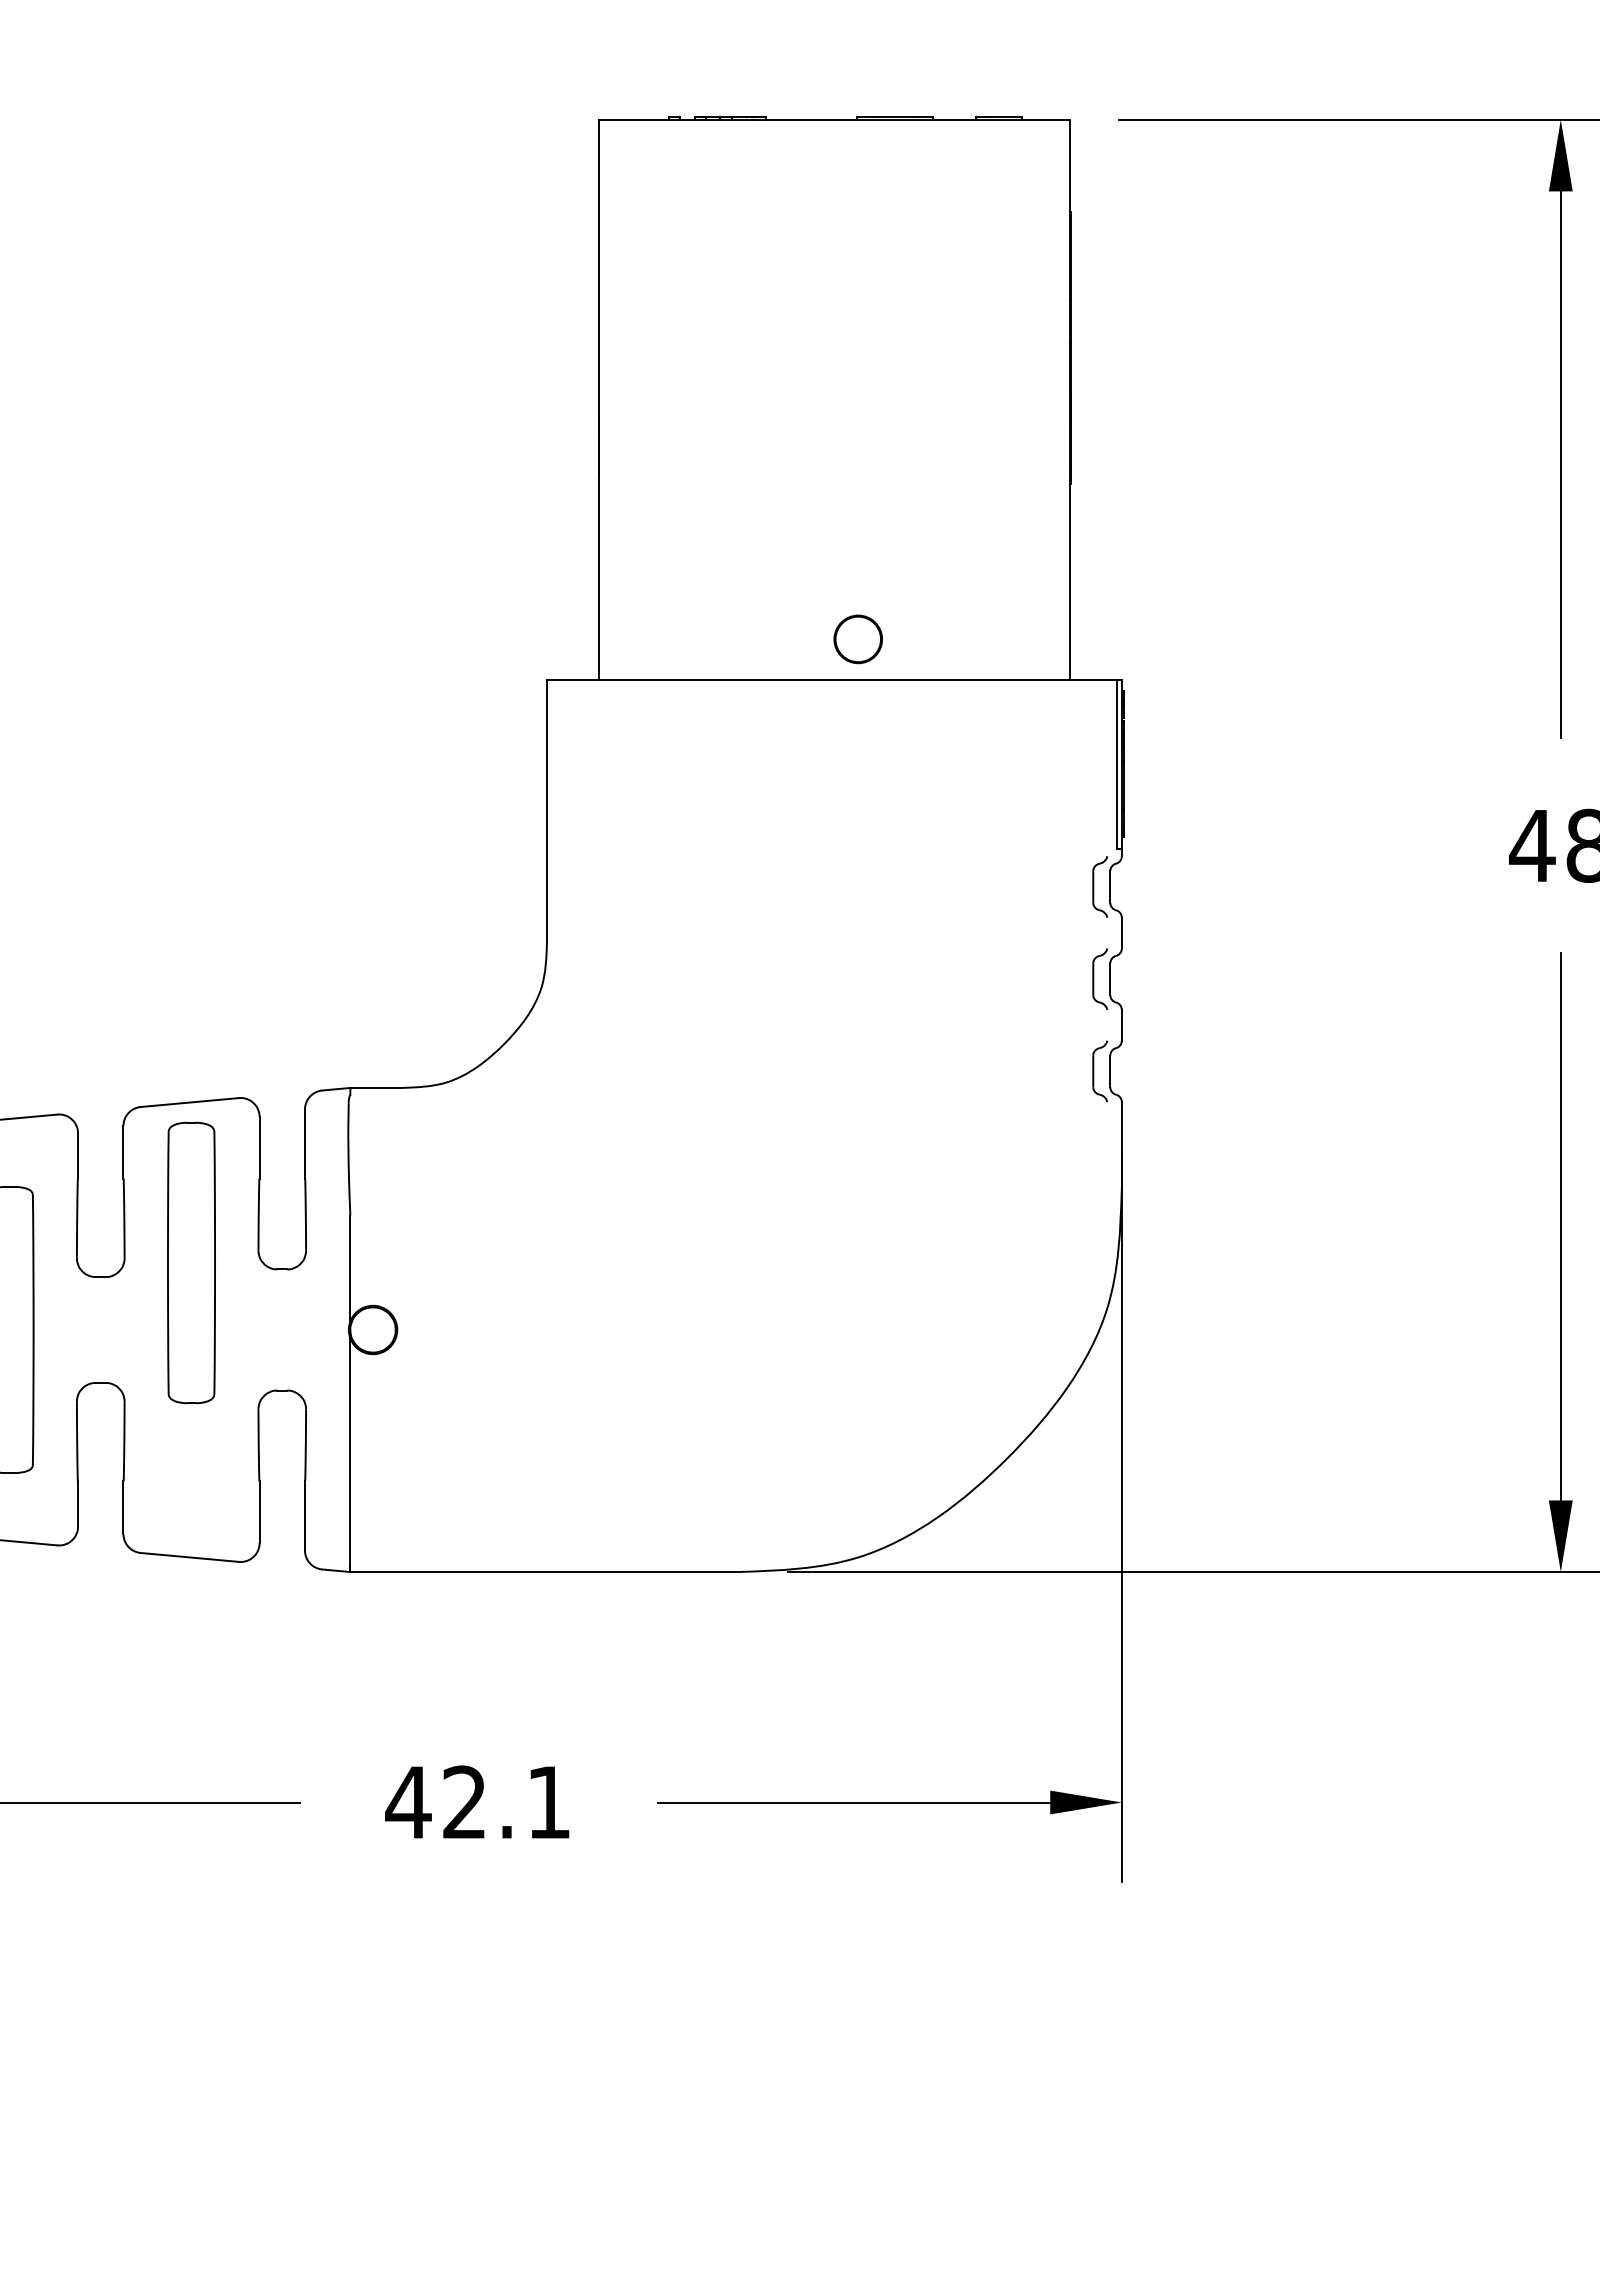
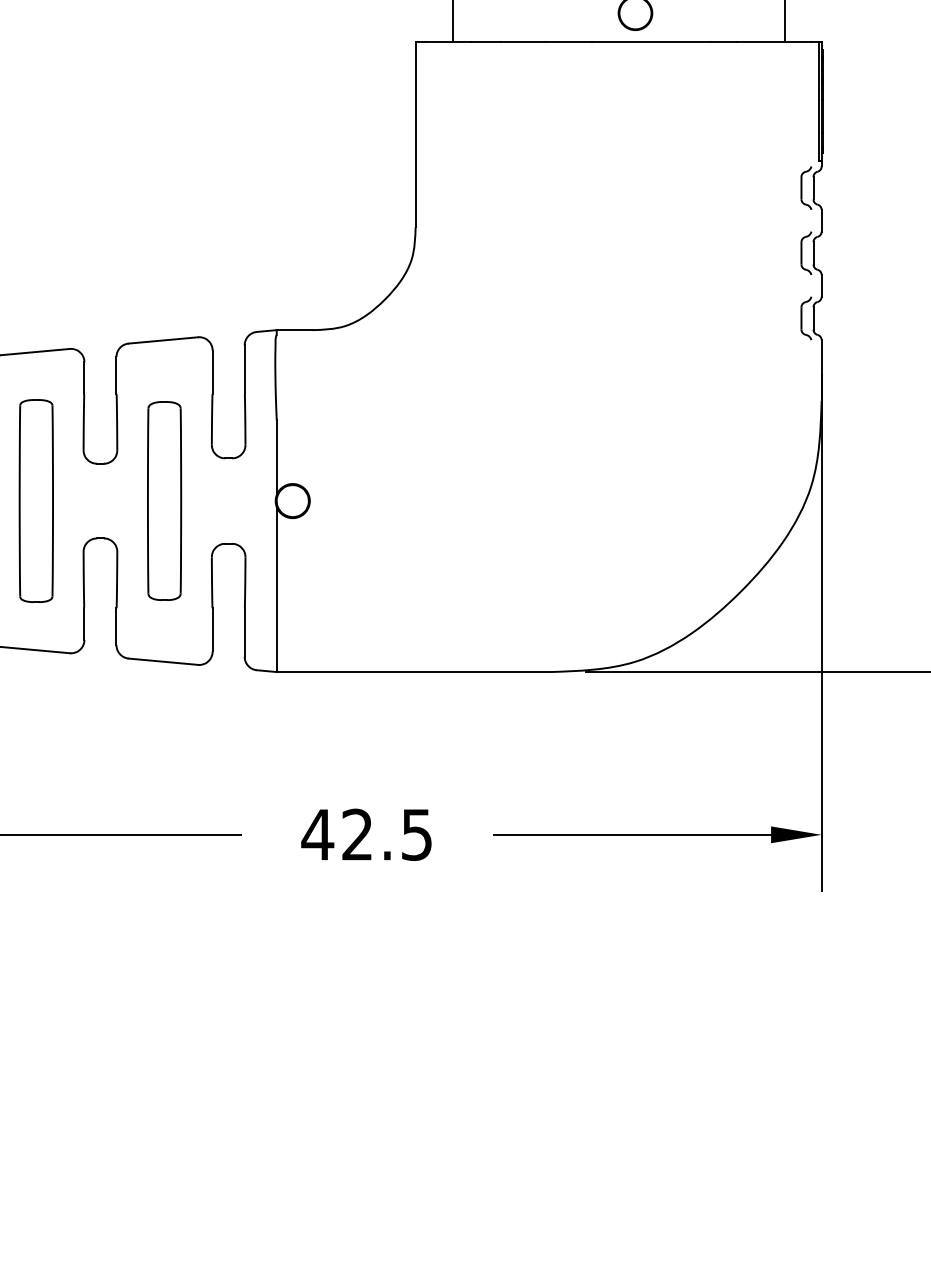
part: (191, 1262) -> (164, 500), moved
text: (548, 1802) -> (416, 834), 42.1 -> 42.5

